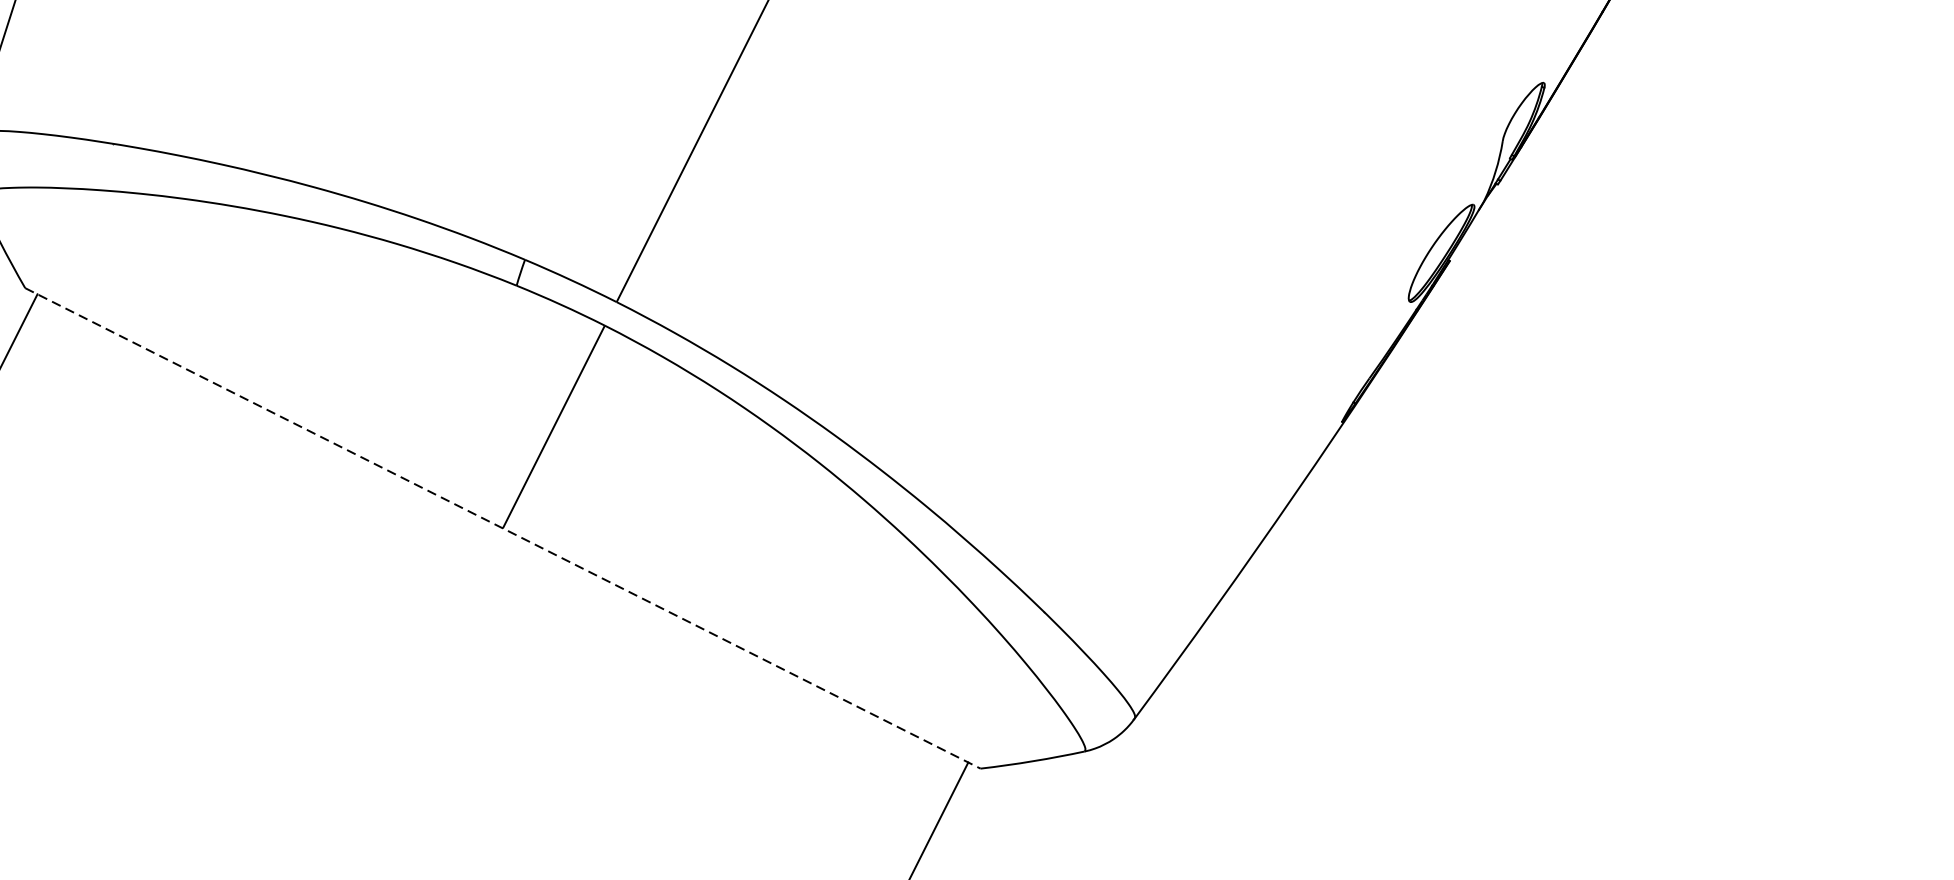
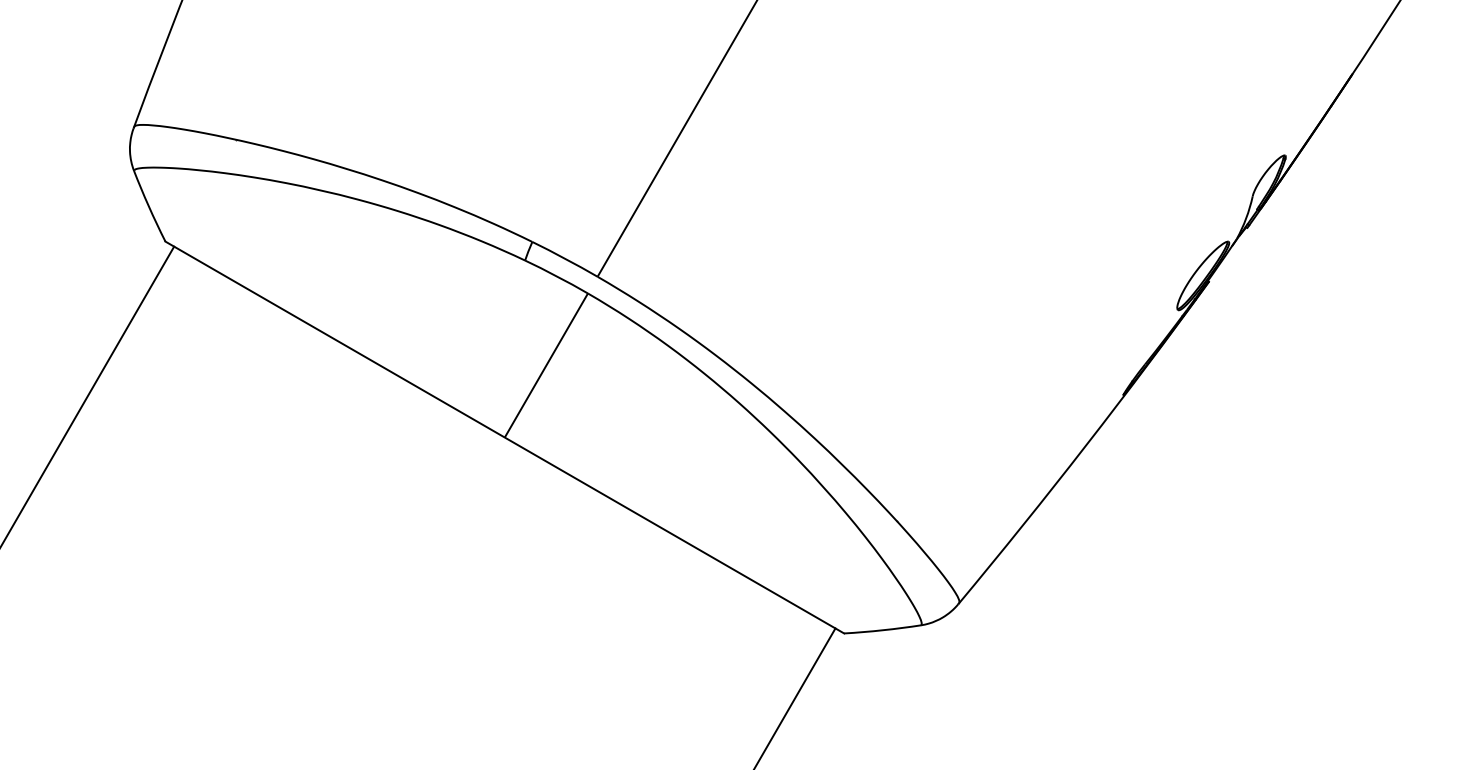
line: (502, 528) -> (504, 437), dashed -> solid

